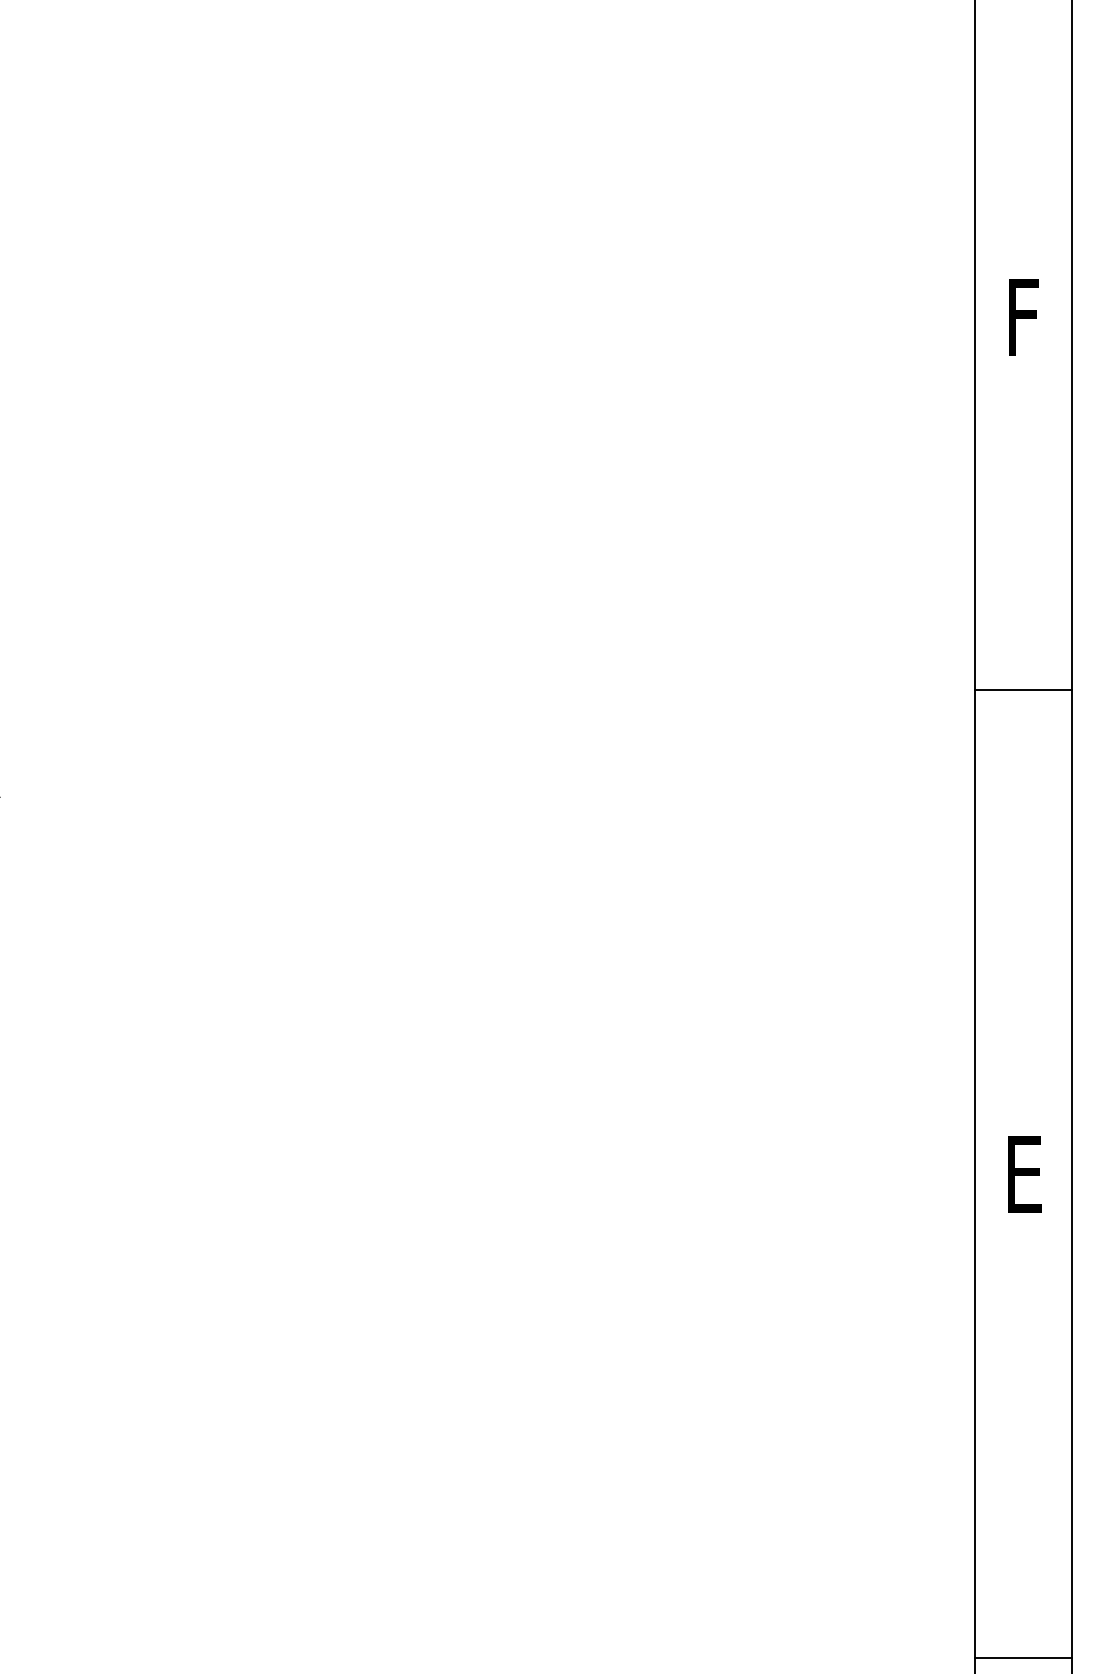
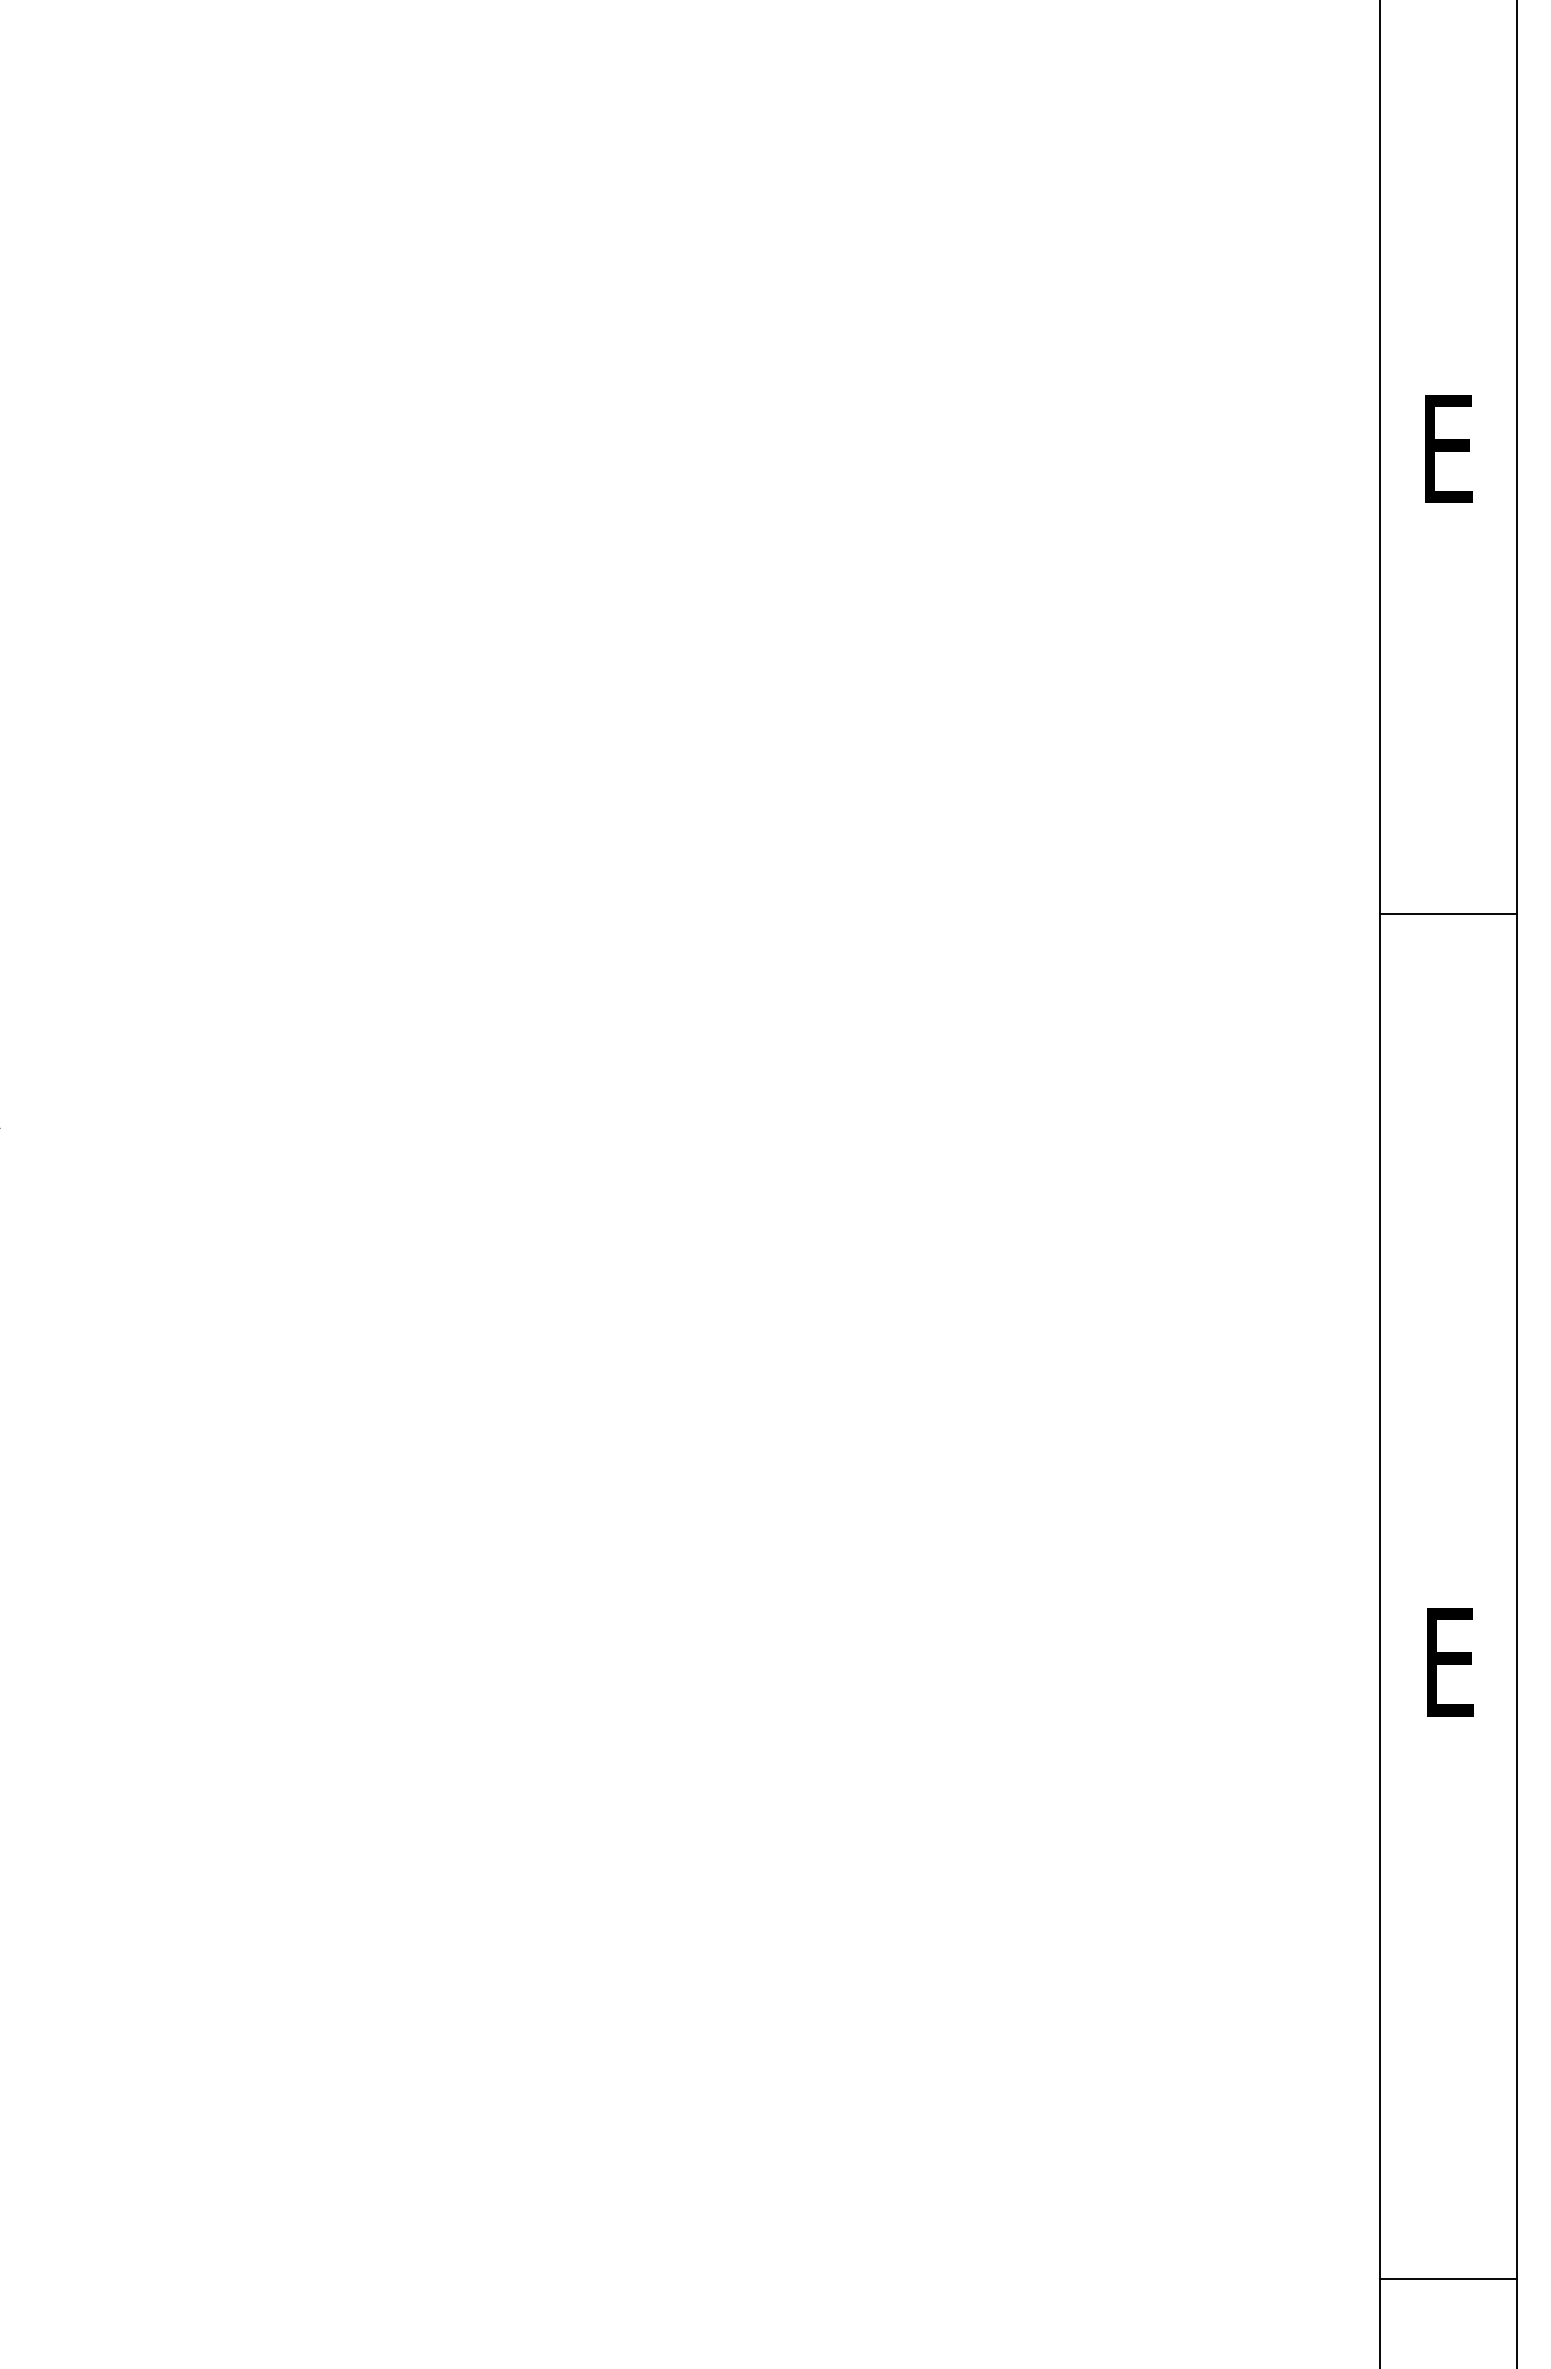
text: (1023, 316) -> (1448, 448), F -> E
line: (1022, 690) -> (1447, 913), moved
line: (1022, 1657) -> (1447, 2278), moved

